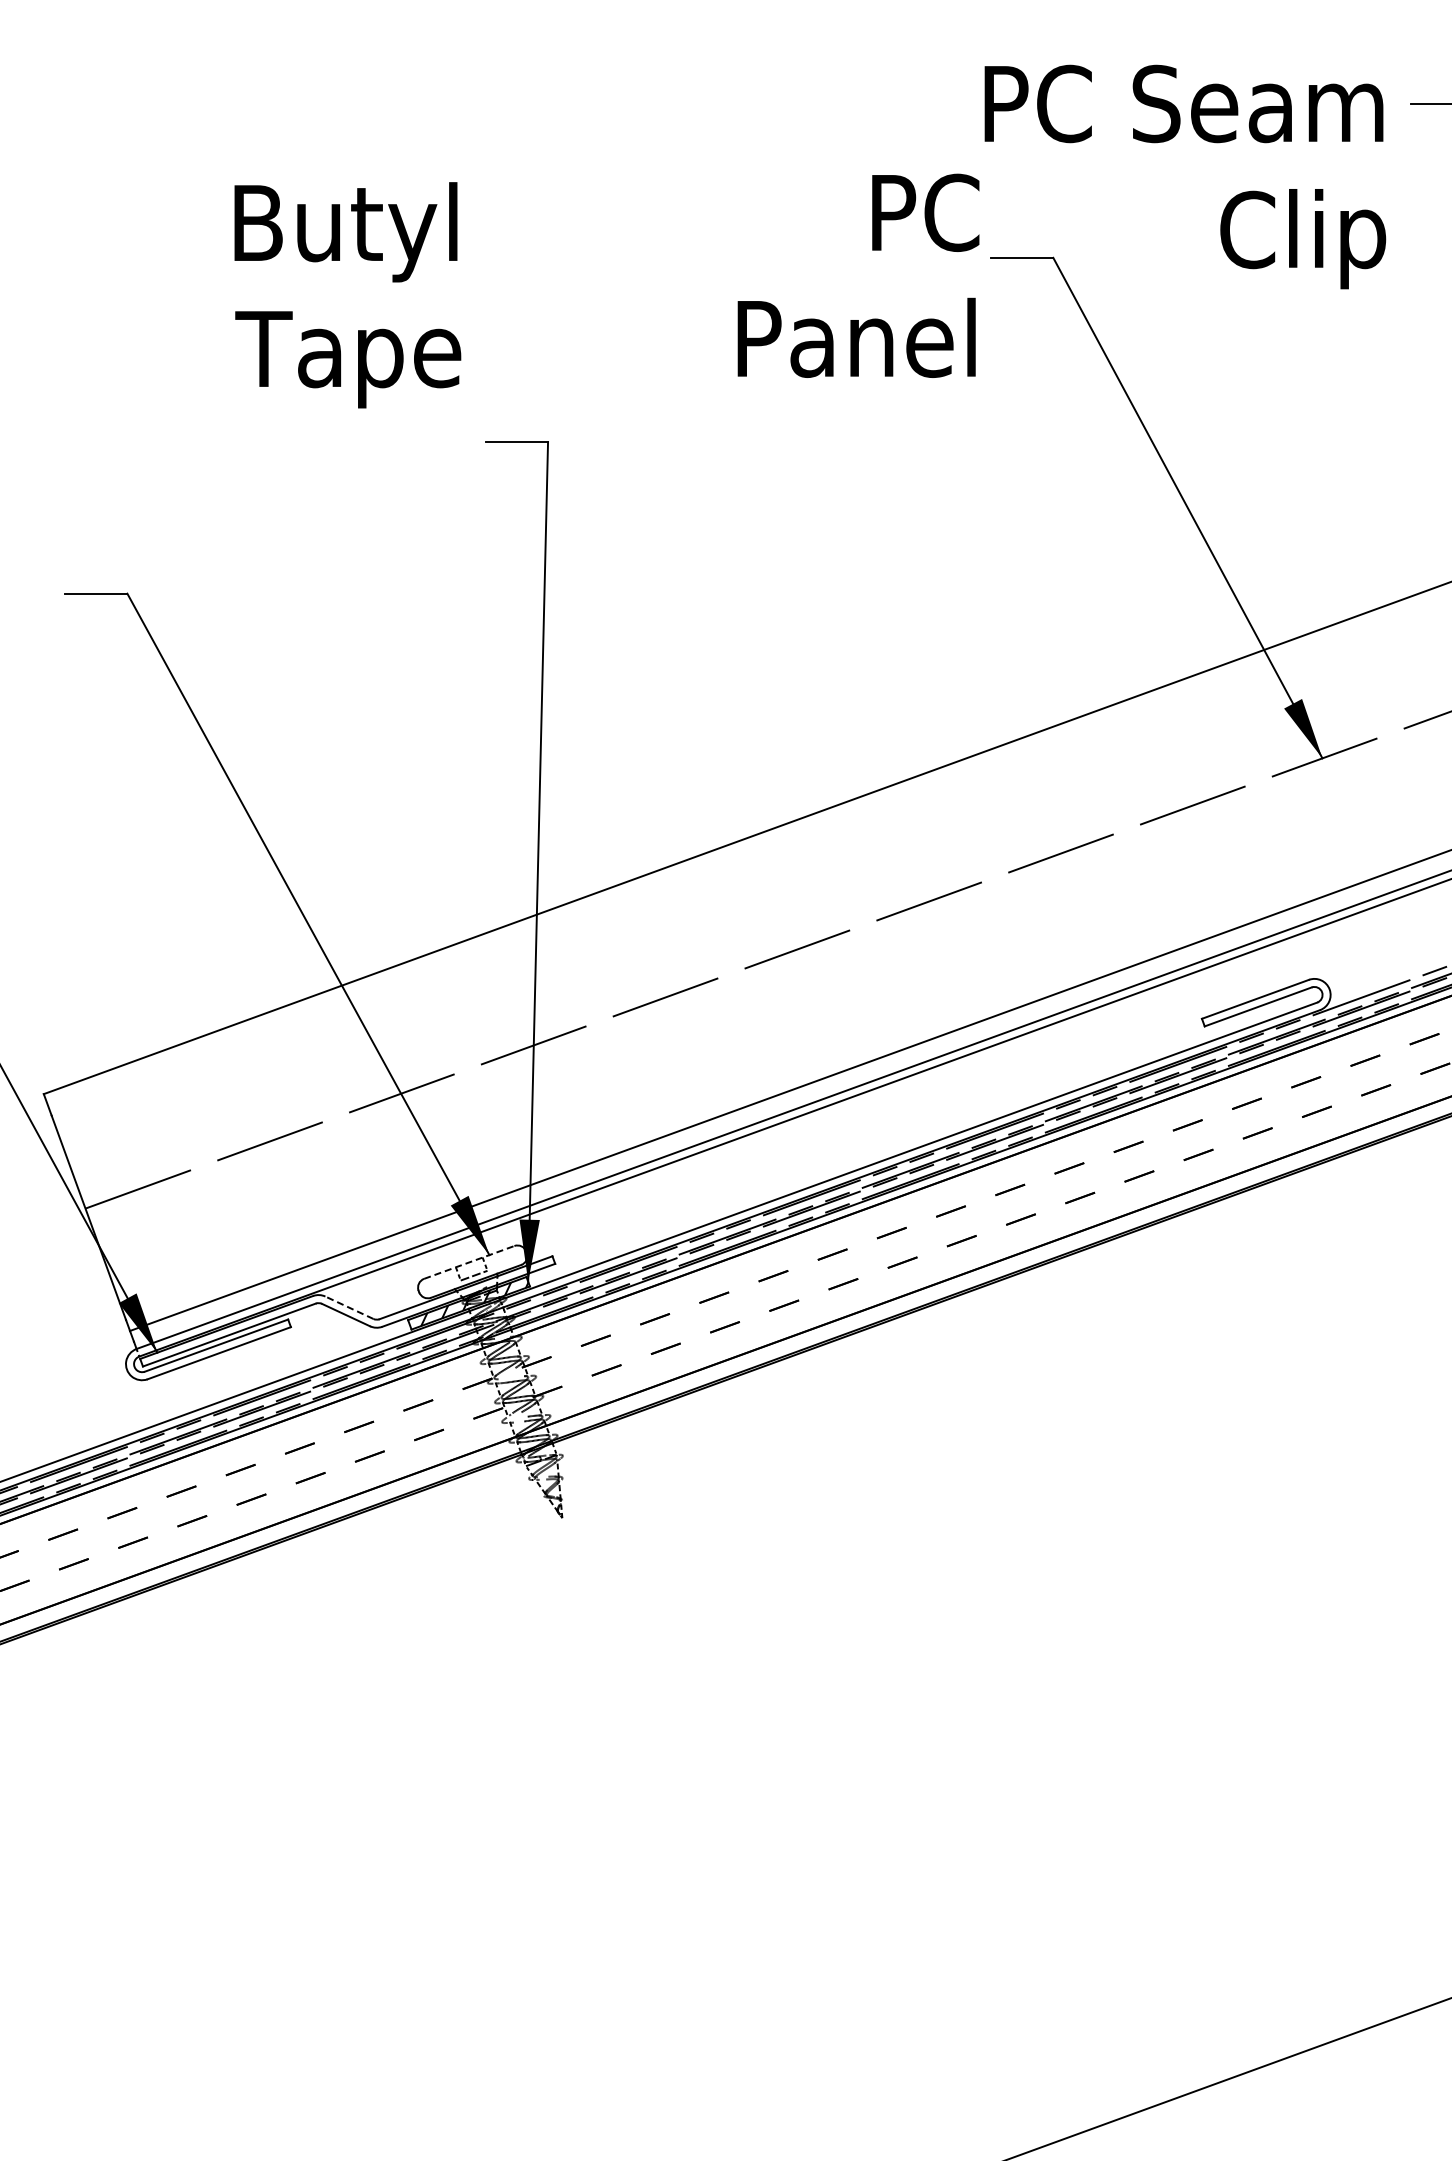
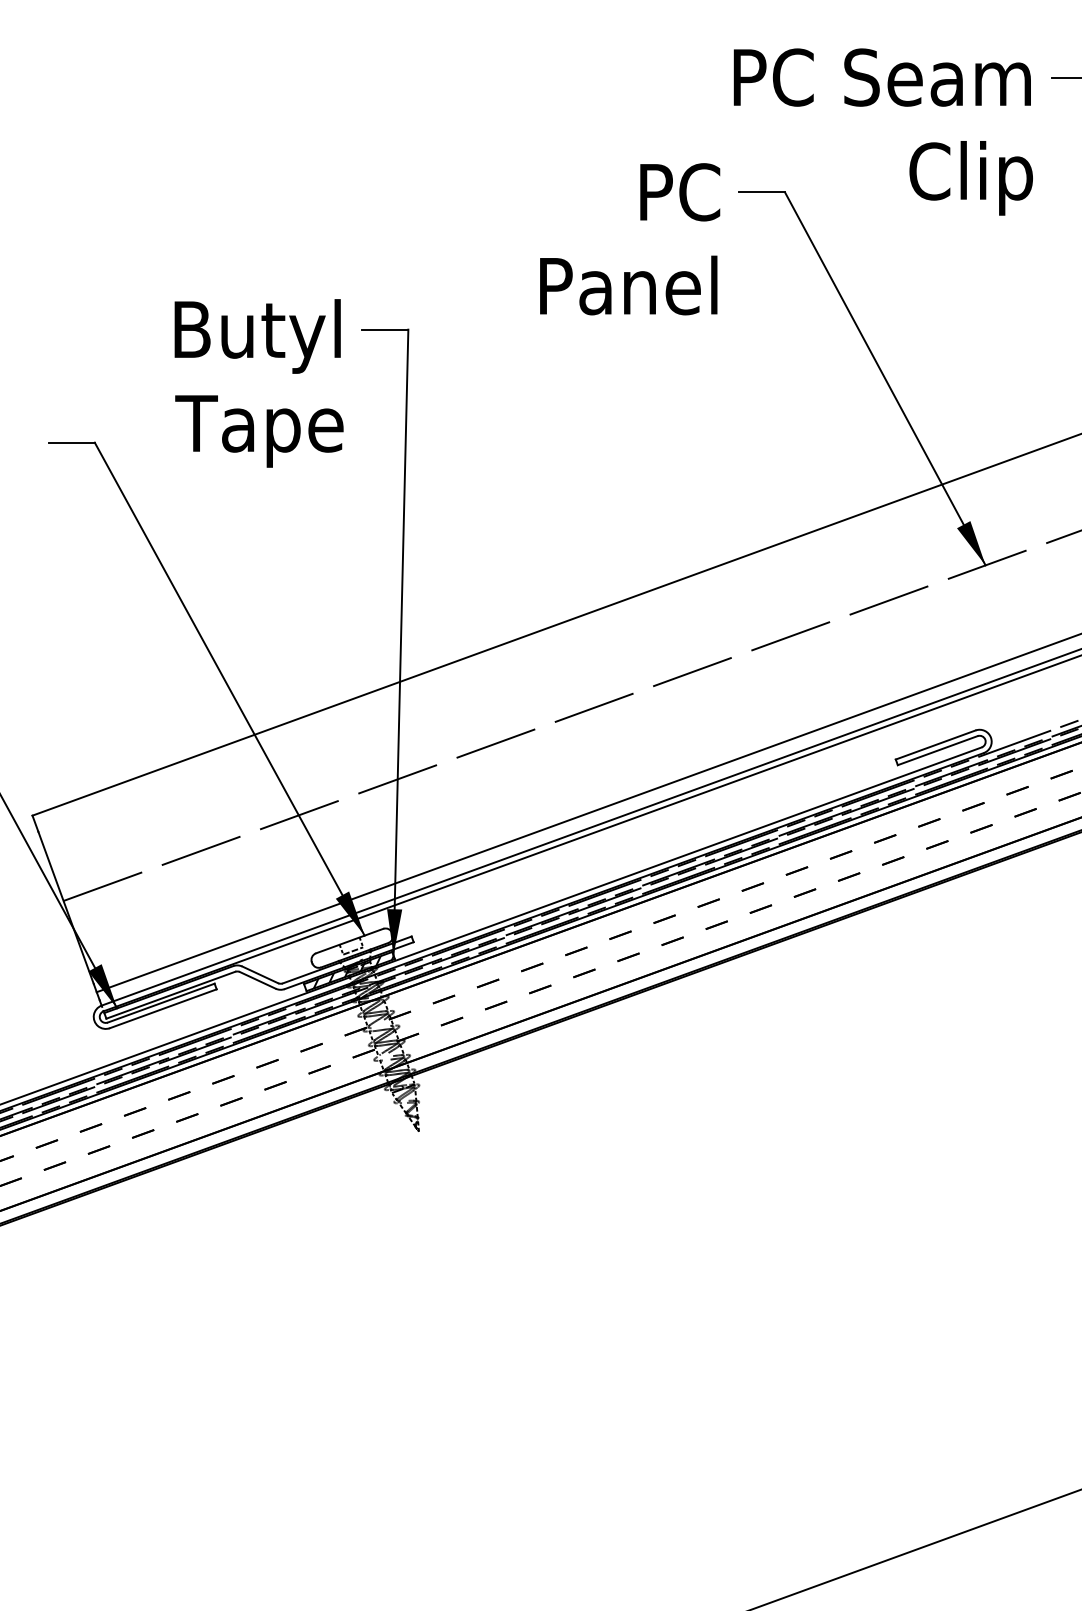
text: (858, 275) -> (630, 238), moved
text: (347, 295) -> (258, 383), moved
line: (469, 1262) -> (349, 941), dashed -> solid
line: (348, 1307) -> (259, 974), dashed -> solid

